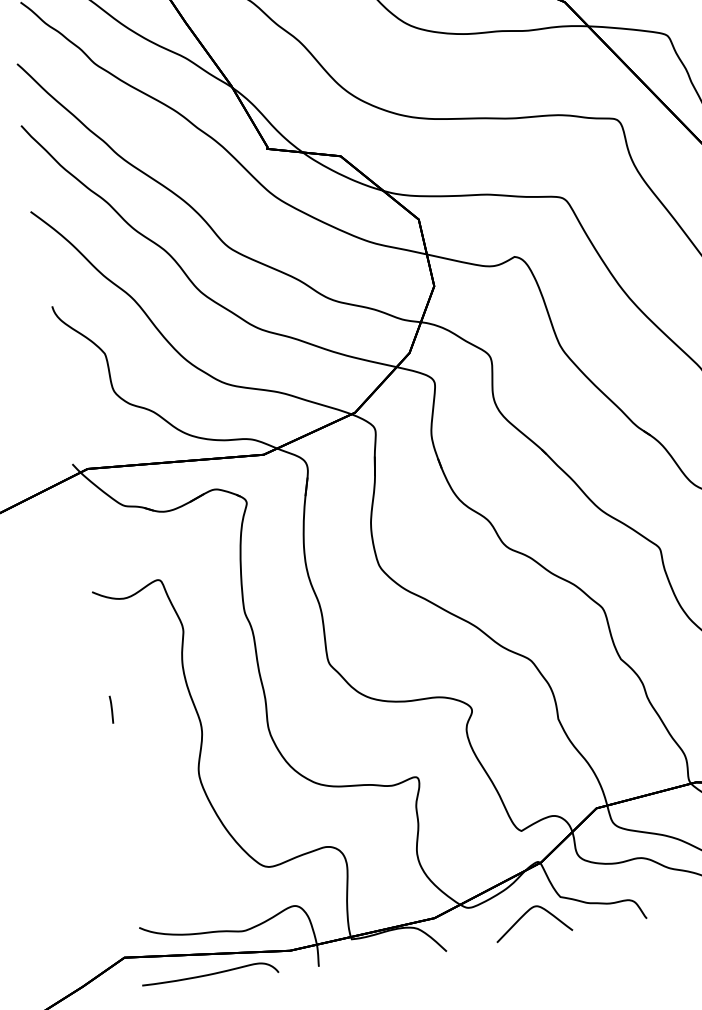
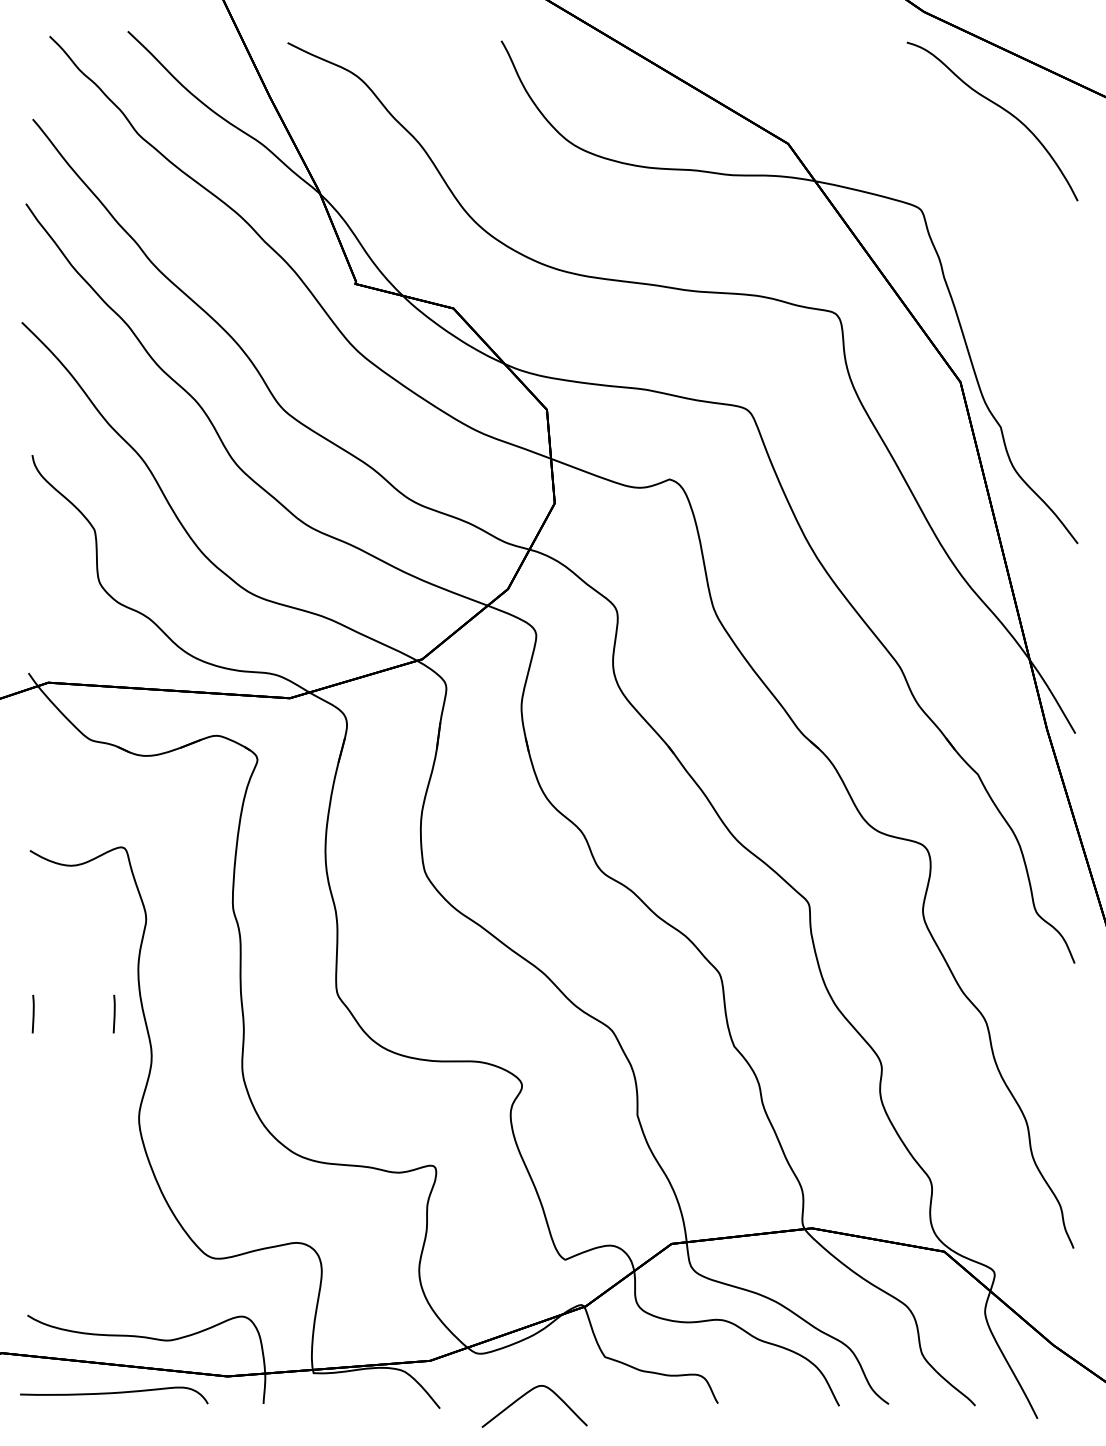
line: (169, 700) -> (113, 1013), added
curve: (525, 915) -> (525, 1395), moved

